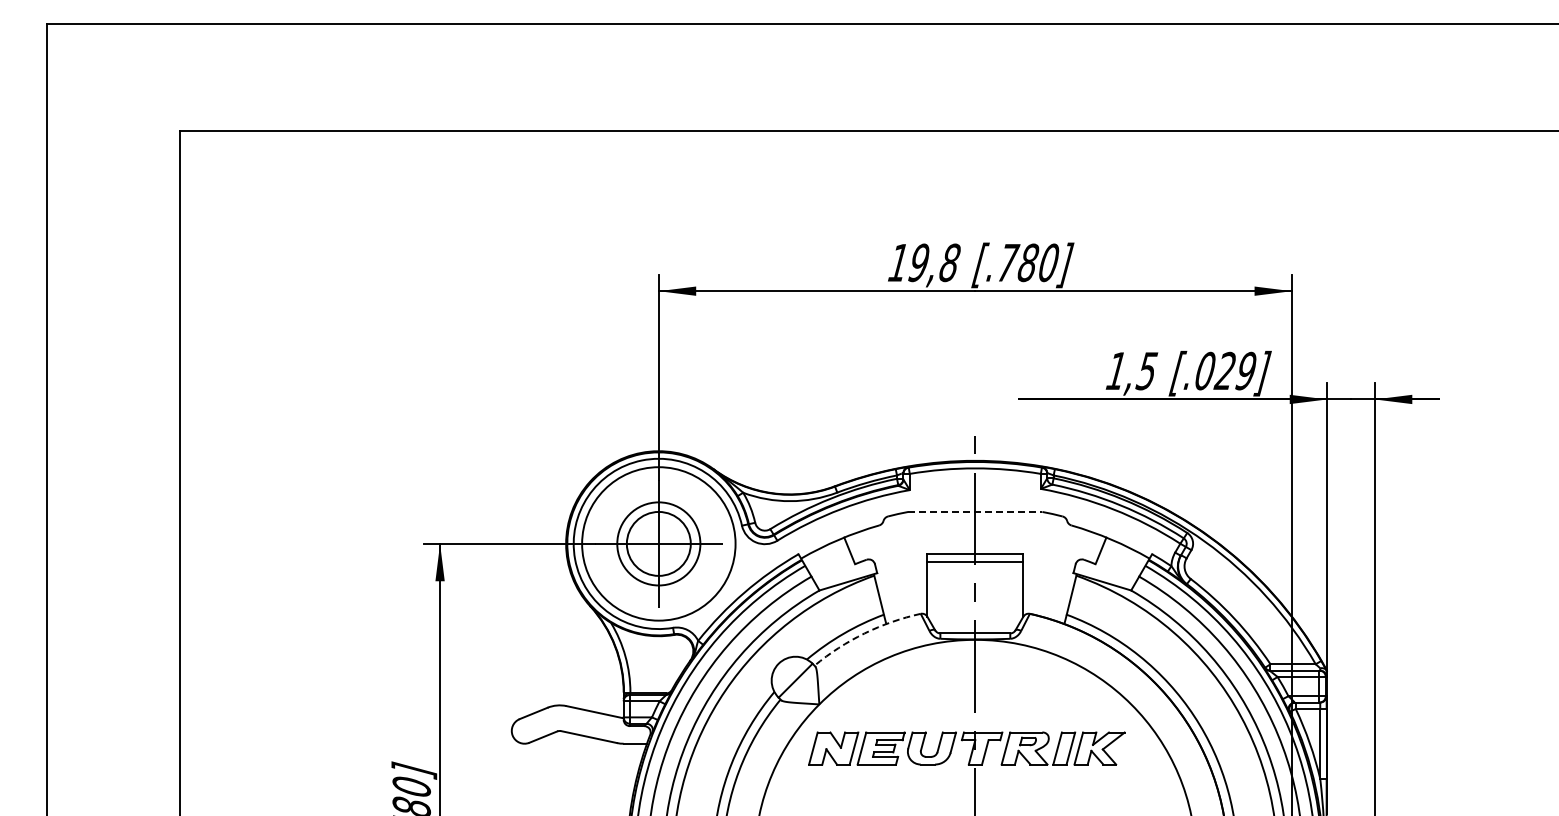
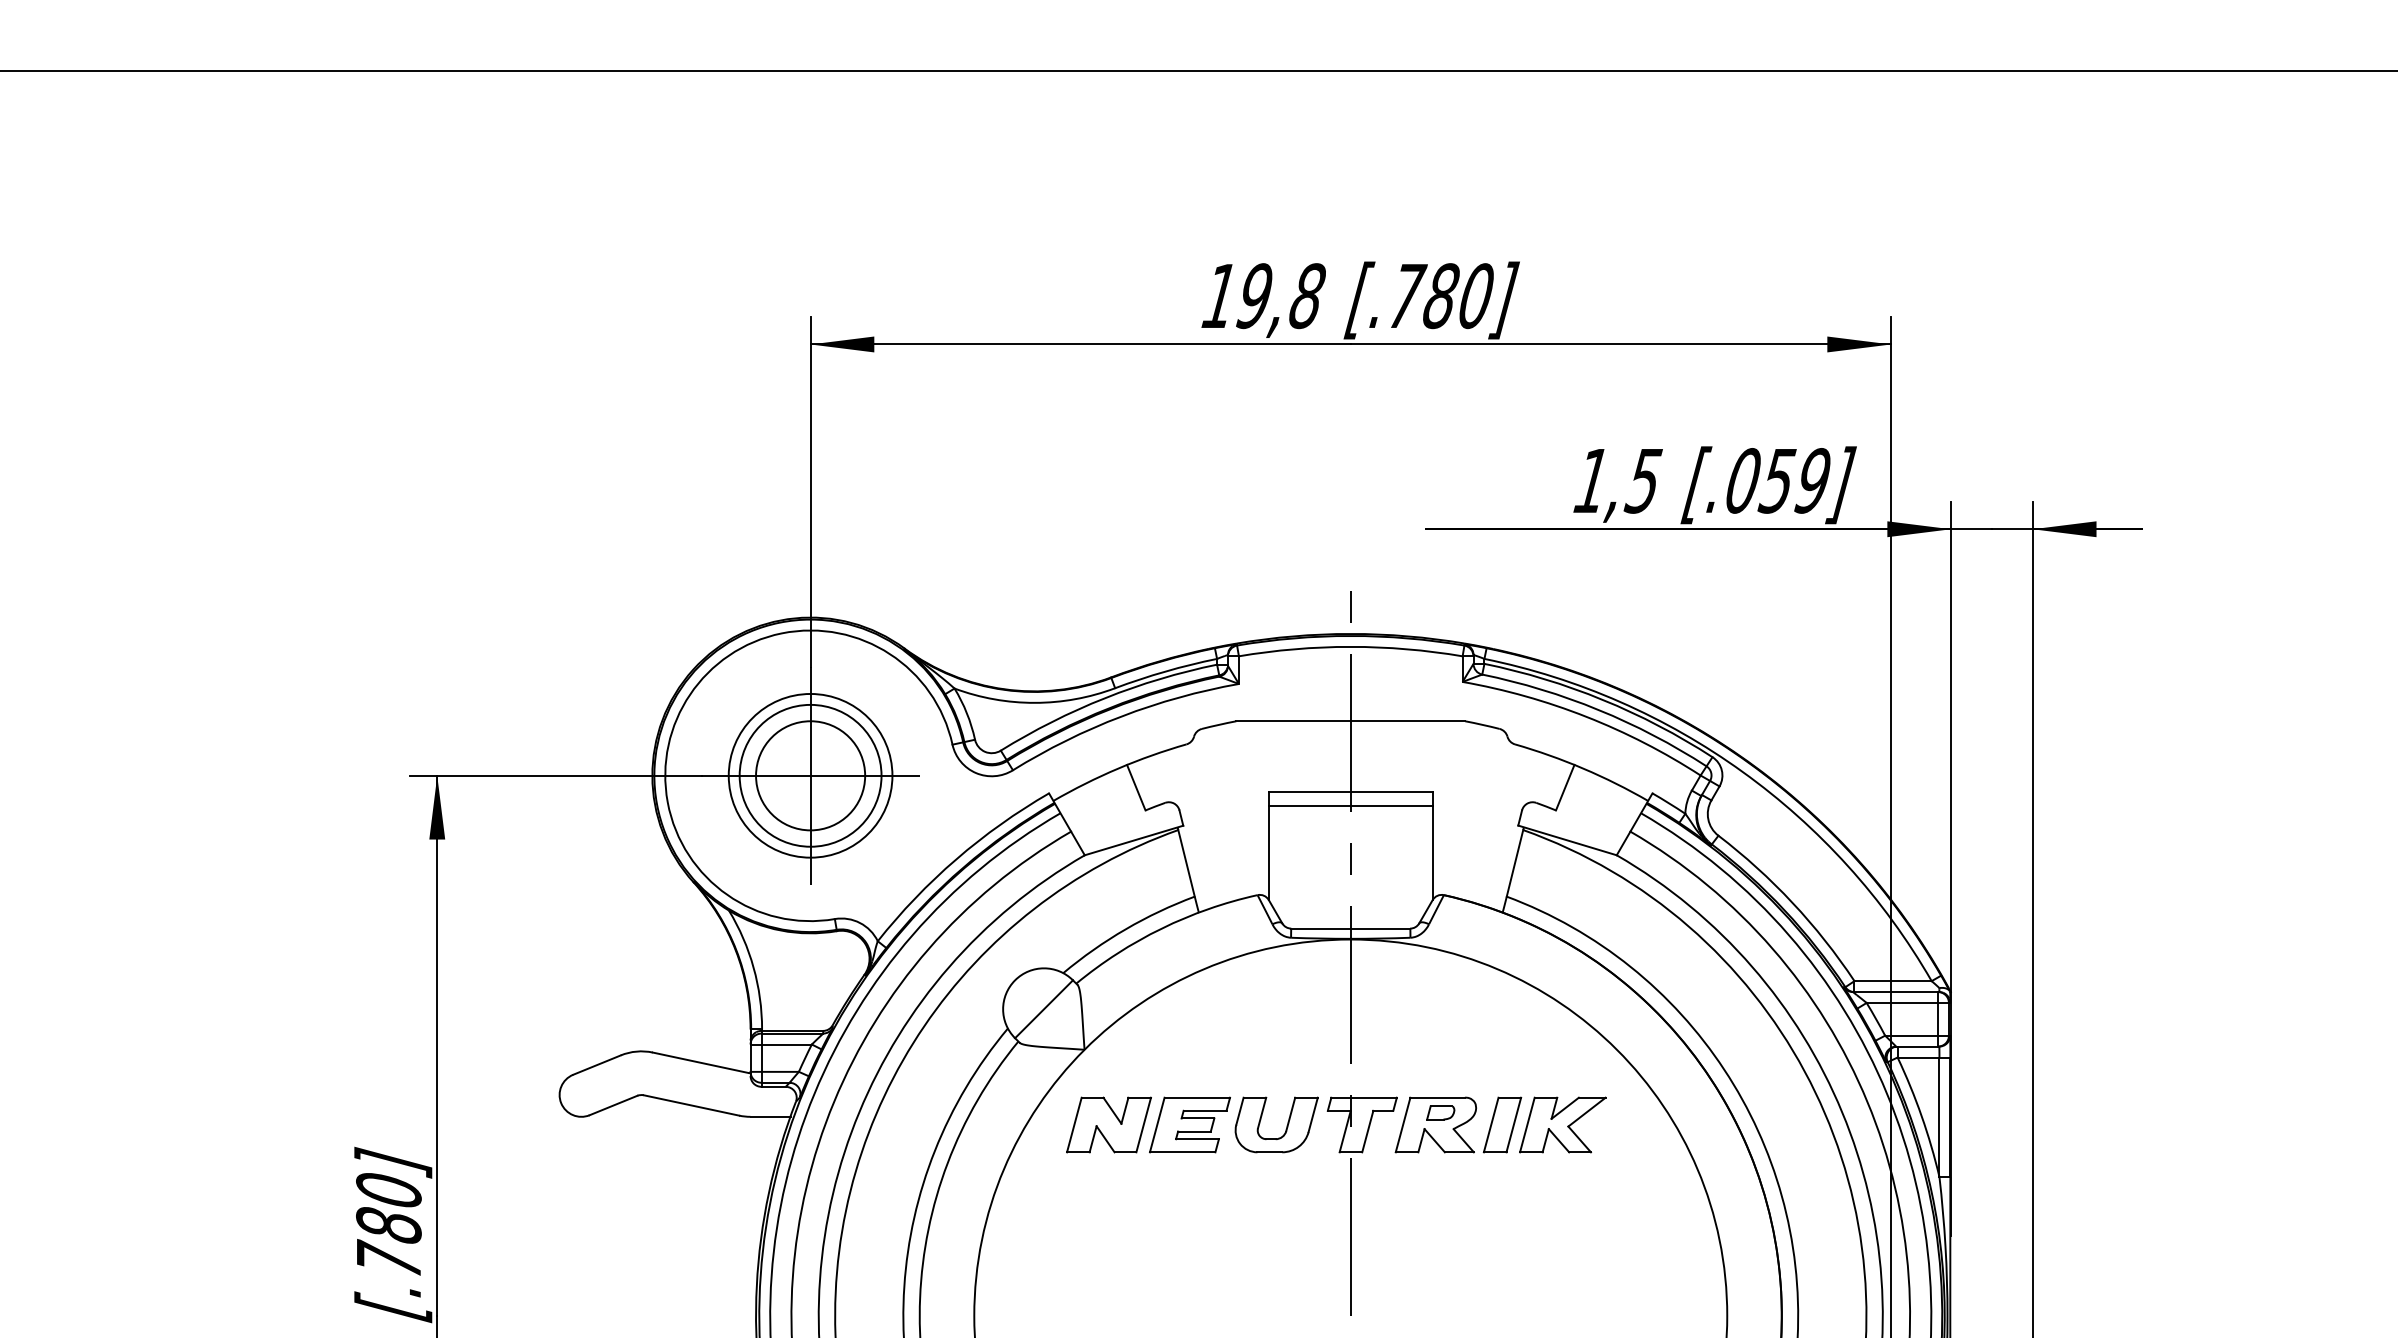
text: (1224, 370) -> (1776, 479), [.029] -> [.059]
line: (975, 511) -> (1351, 720), dashed -> solid
circle: (658, 543) -> (810, 775), size x0.62
arc: (864, 633) -> (1161, 928), dashed -> solid

